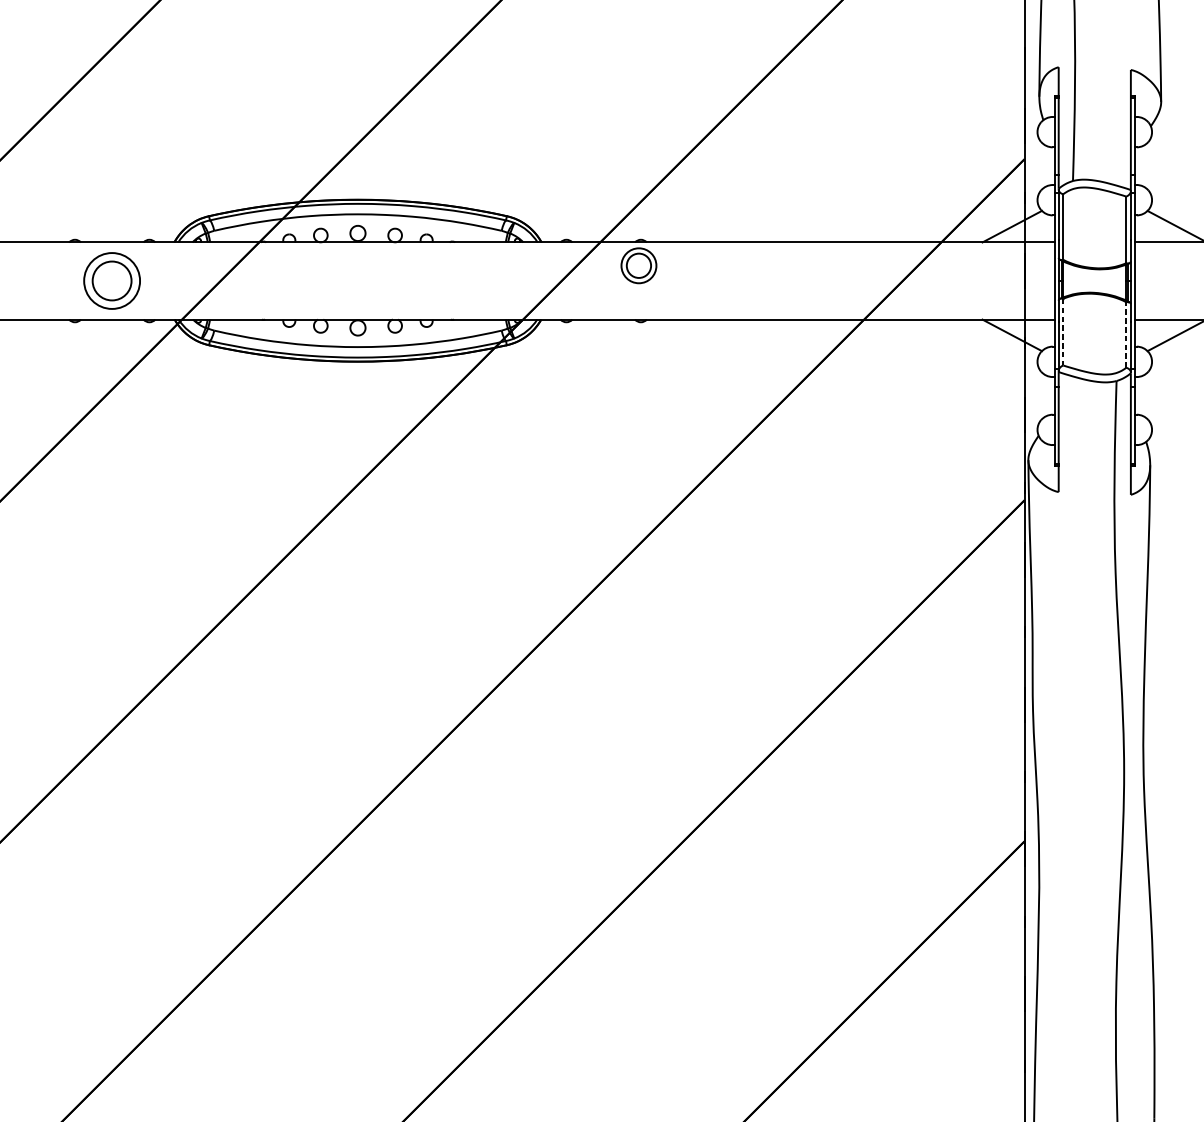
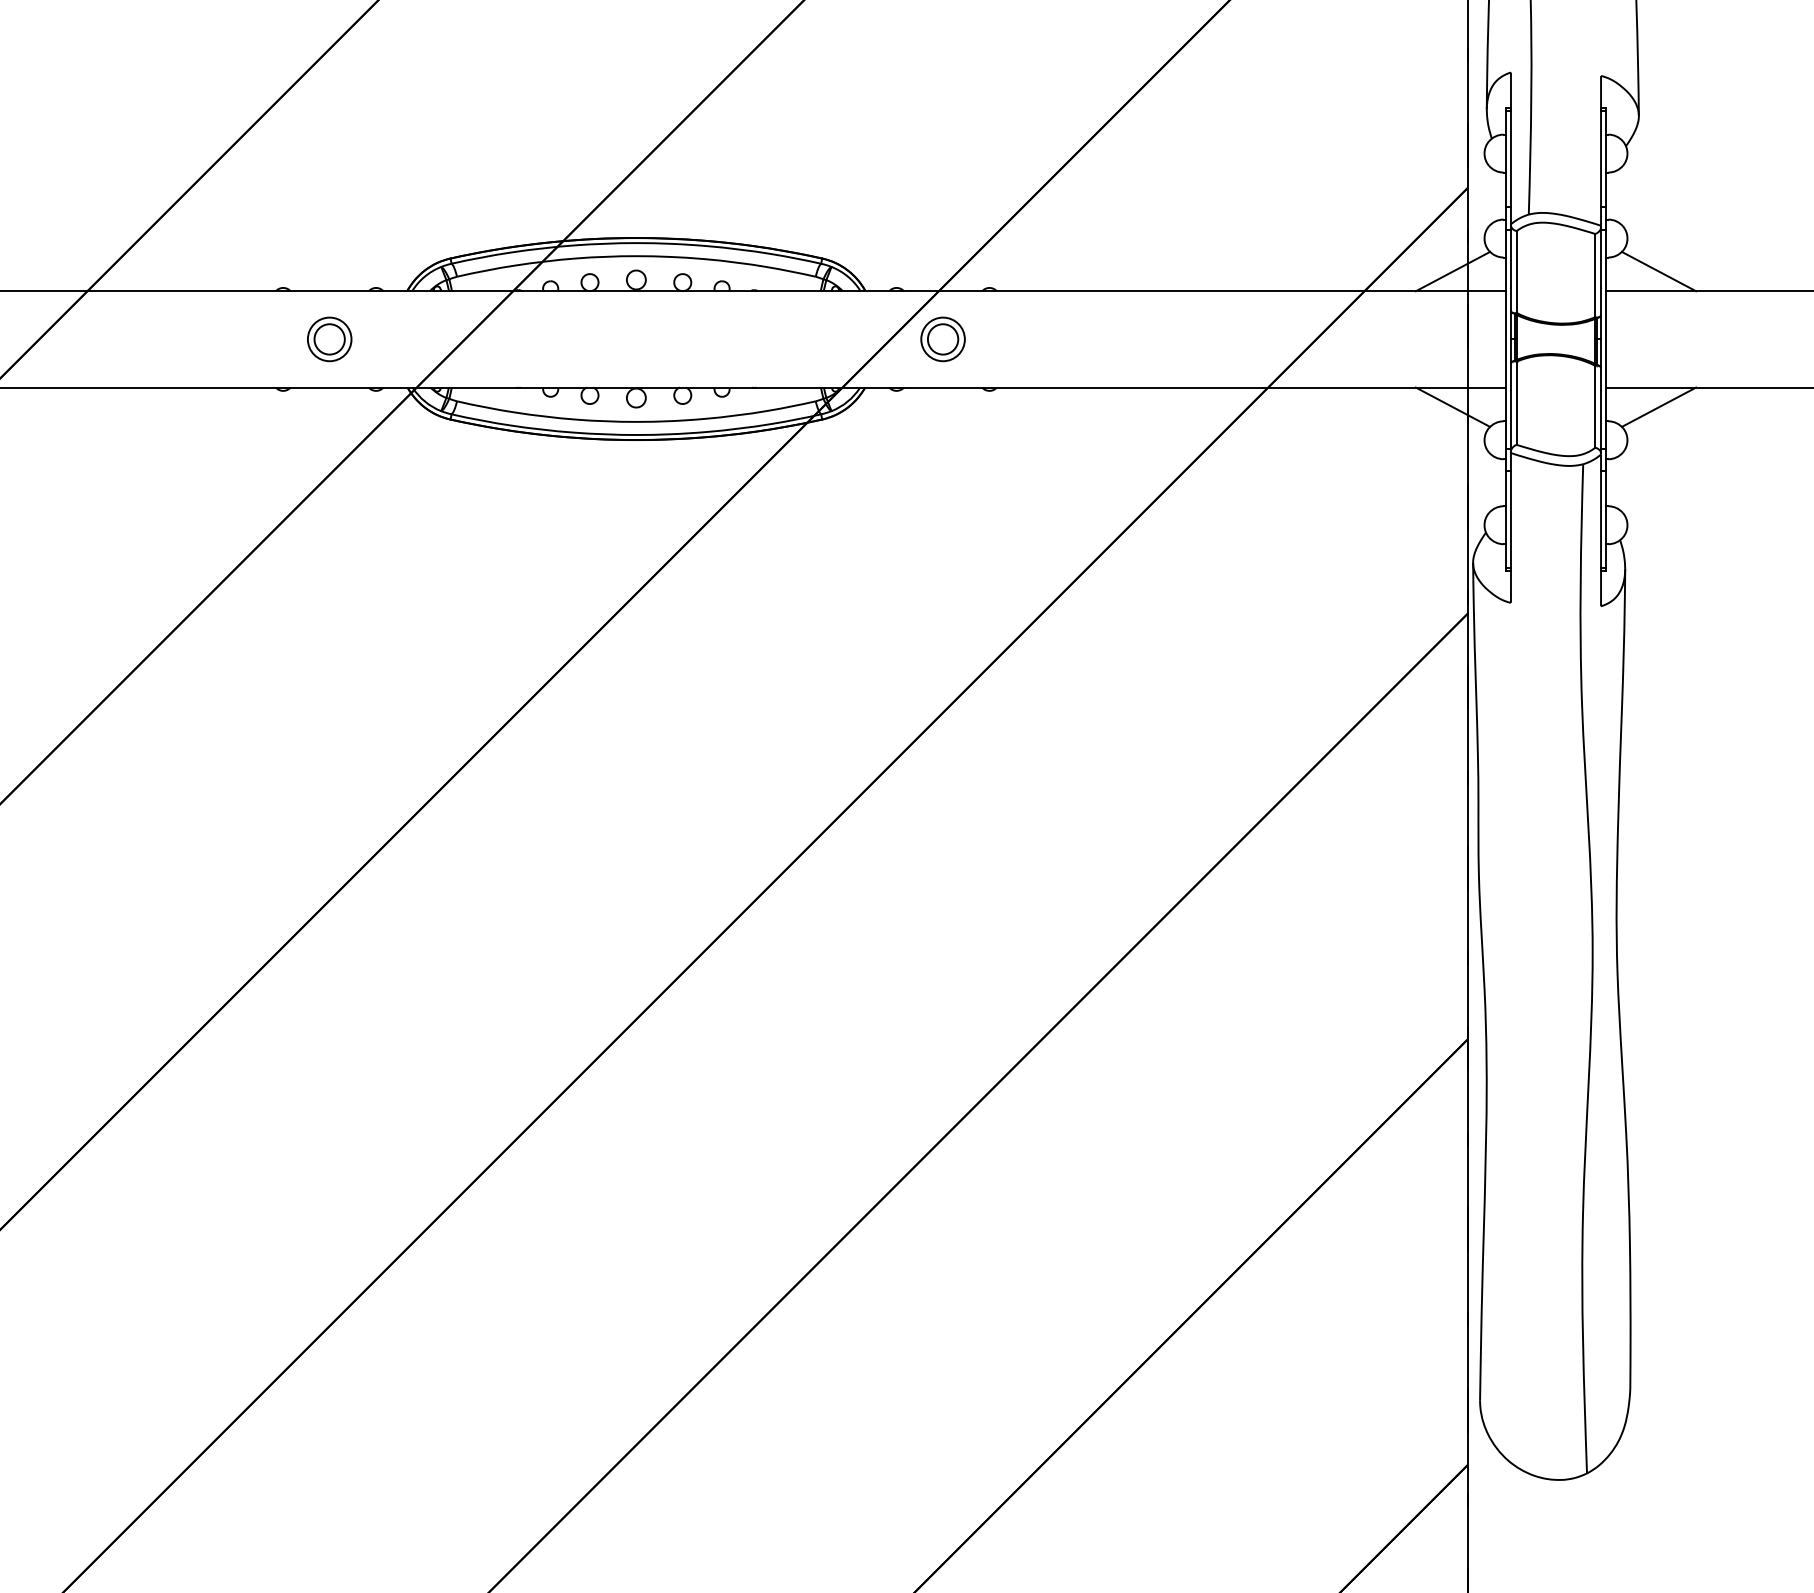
part: (638, 265) -> (942, 339), moved
part: (112, 281) -> (329, 339), size x0.62
line: (1063, 332) -> (1516, 403), dashed -> solid
line: (1126, 334) -> (1595, 406), dashed -> solid

